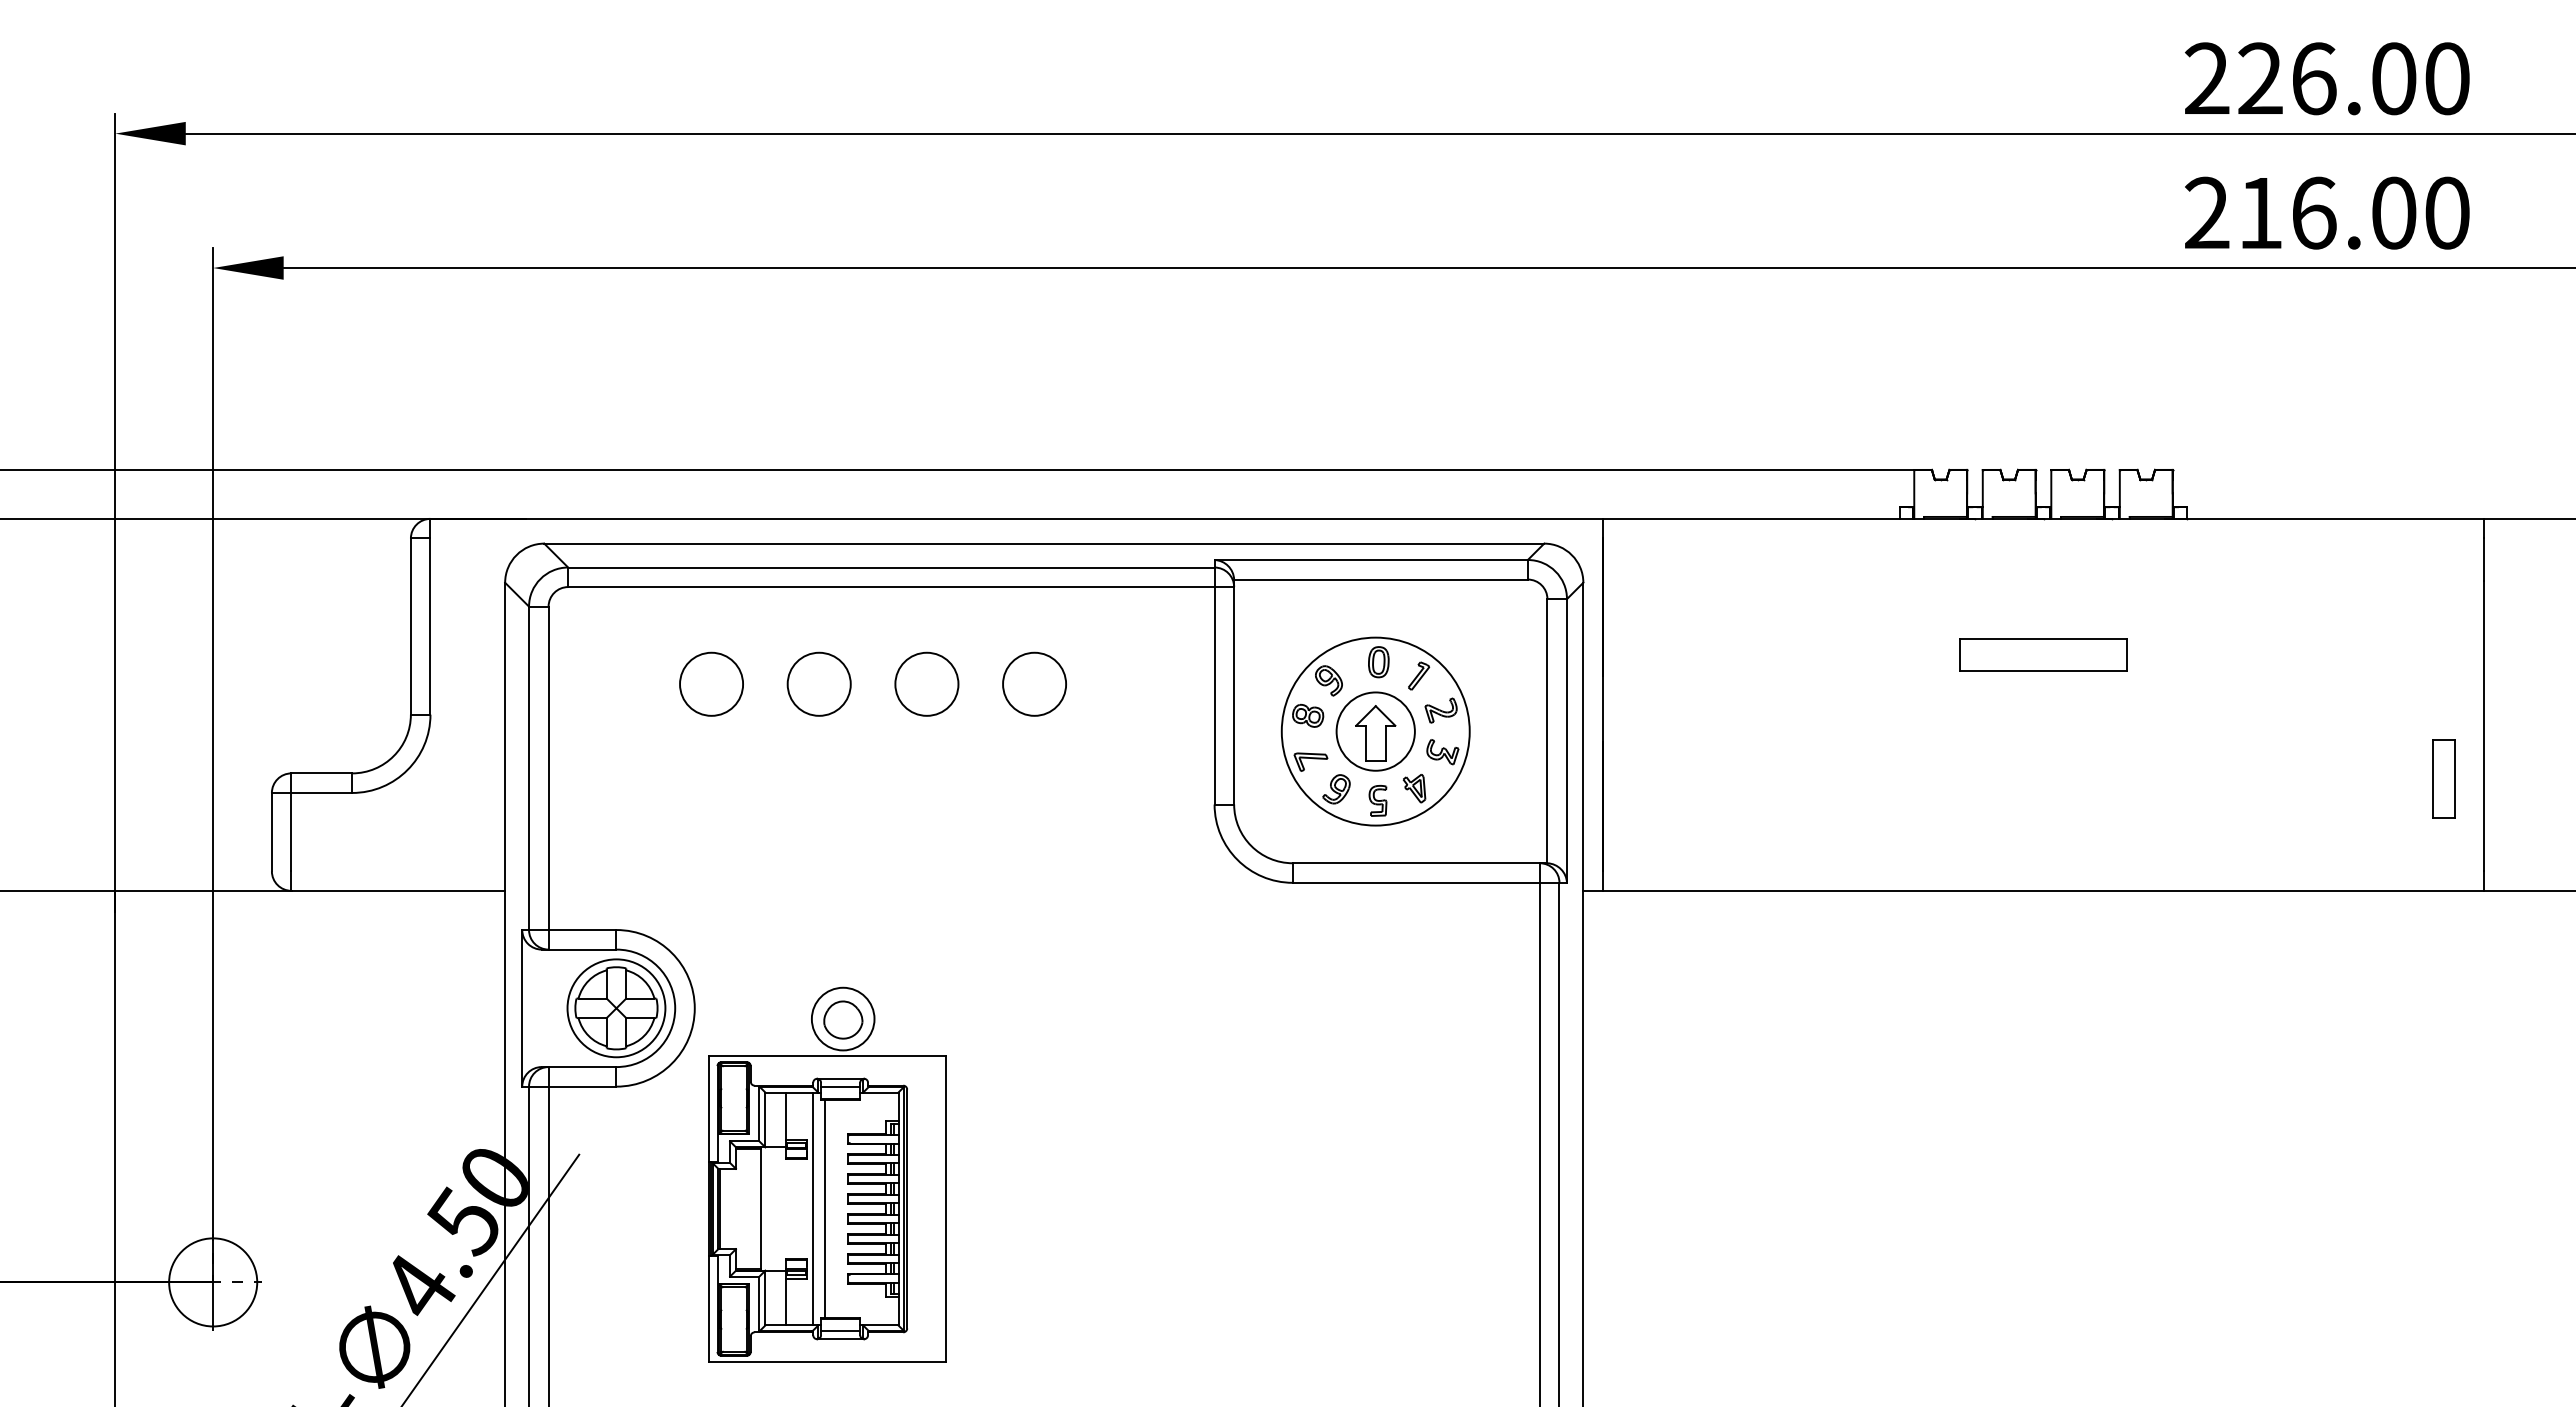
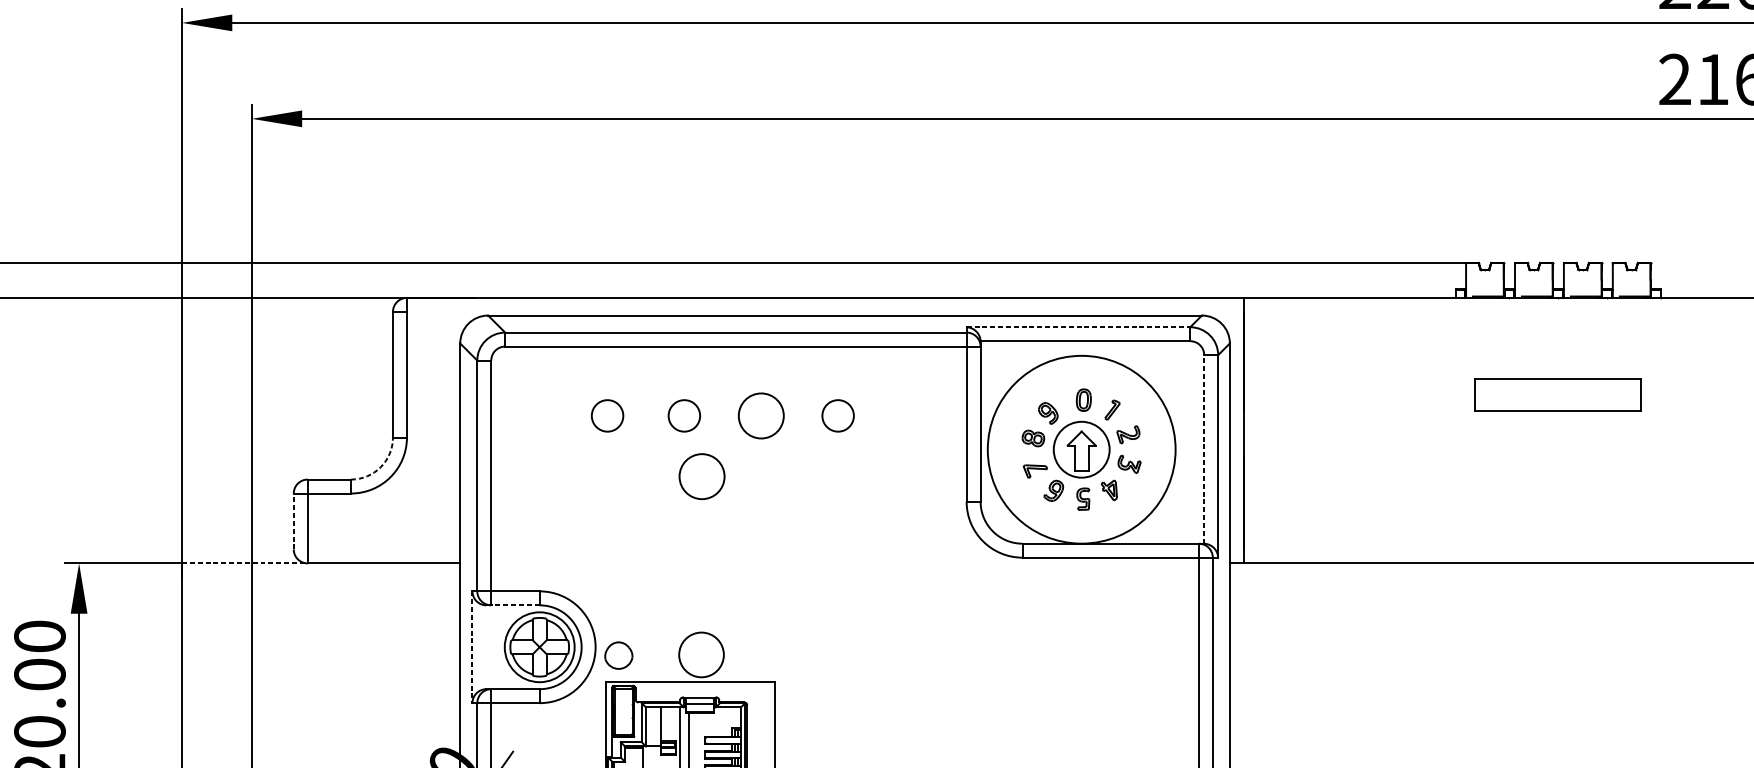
line: (1371, 560) -> (1078, 327), solid -> dashed
part: (2043, 654) -> (1558, 394), size x1.4
circle: (711, 683) -> (607, 415), size x0.7
circle: (818, 683) -> (683, 415), size x0.7
circle: (1034, 683) -> (838, 415), size x0.7
line: (1547, 730) -> (1204, 448), solid -> dashed
circle: (1375, 731) -> (1081, 449), size x1.4
arc: (393, 756) -> (380, 467), solid -> dashed
circle: (843, 768) -> (701, 476), added
line: (271, 831) -> (293, 521), solid -> dashed
line: (203, 890) -> (244, 563), solid -> dashed
line: (582, 949) -> (515, 605), solid -> dashed
line: (522, 1008) -> (472, 647), solid -> dashed
part: (843, 1019) -> (618, 655), moved

